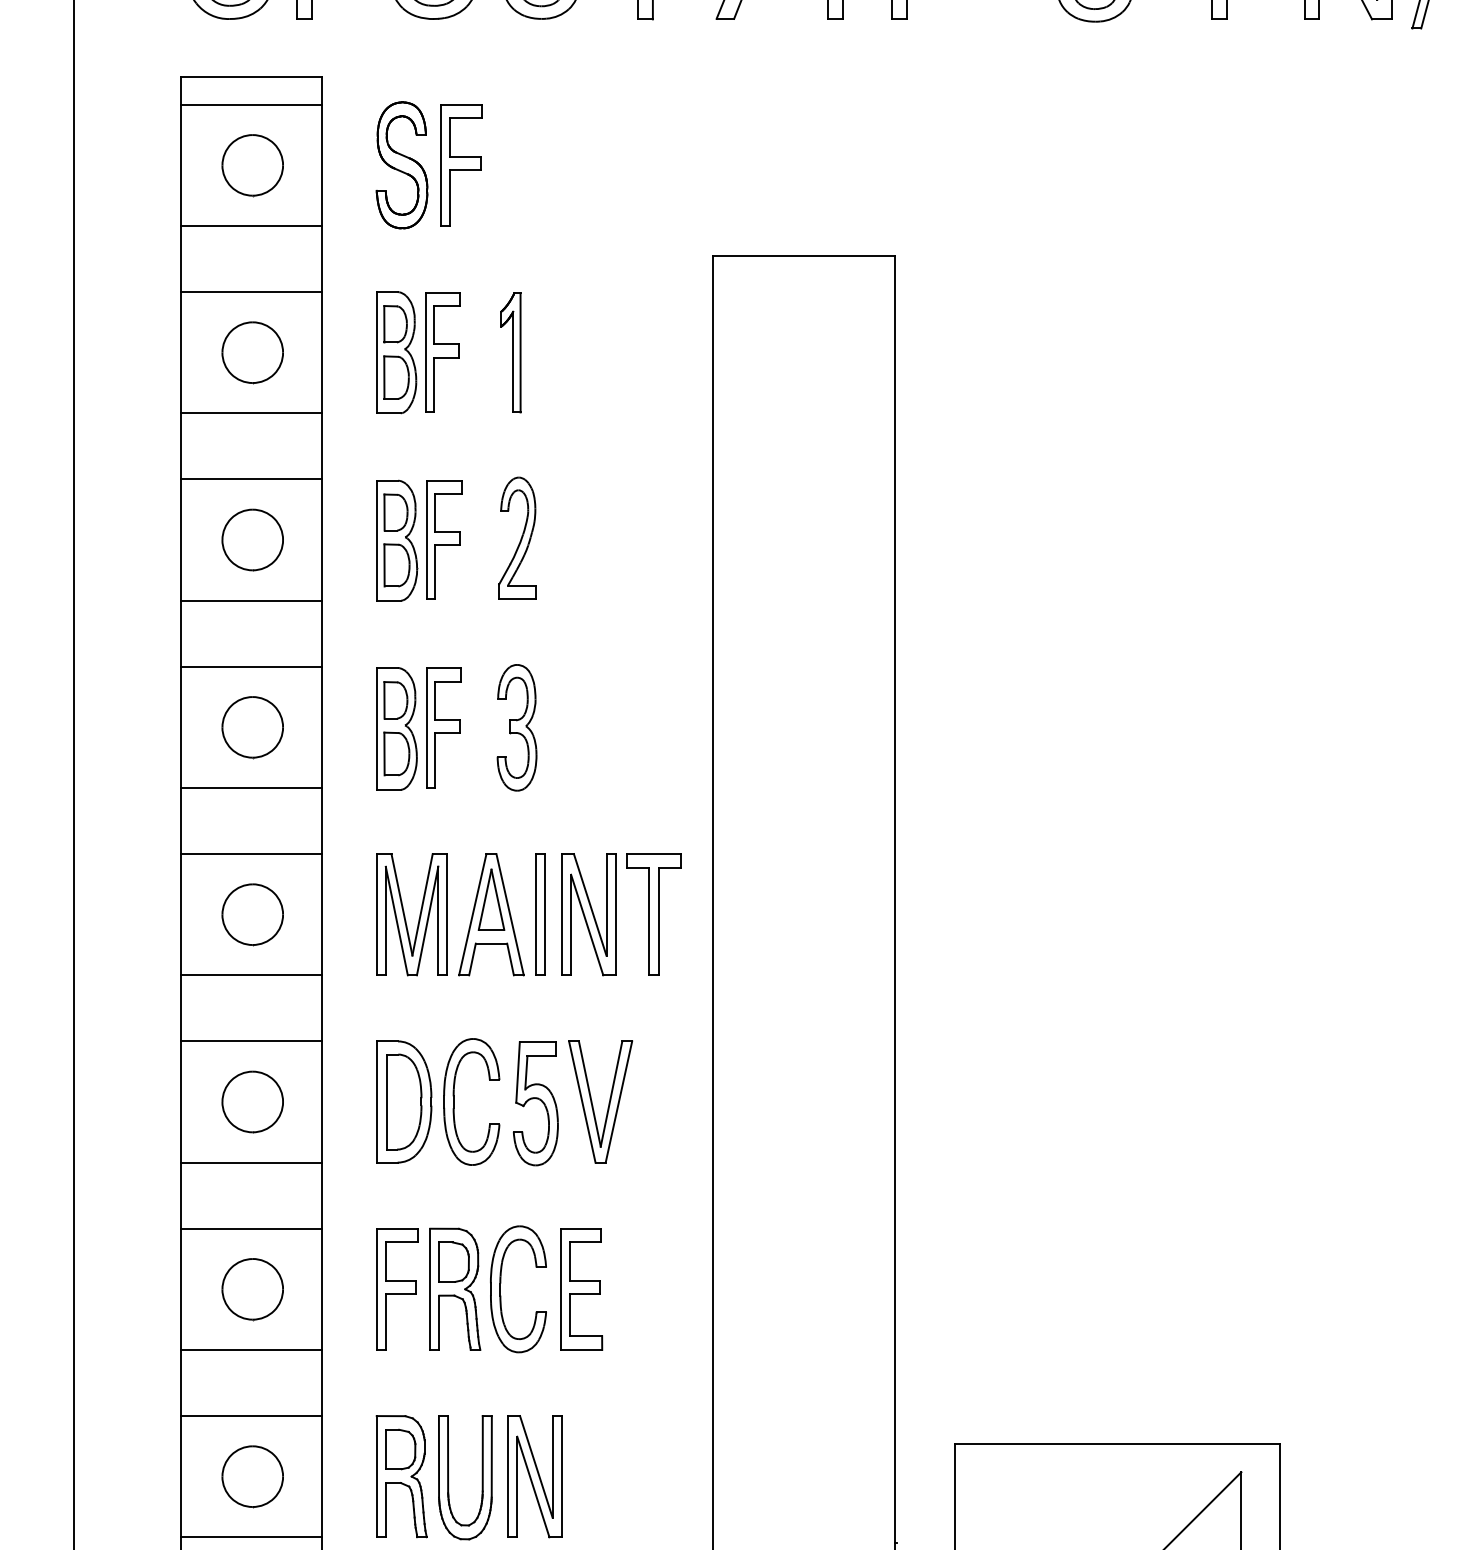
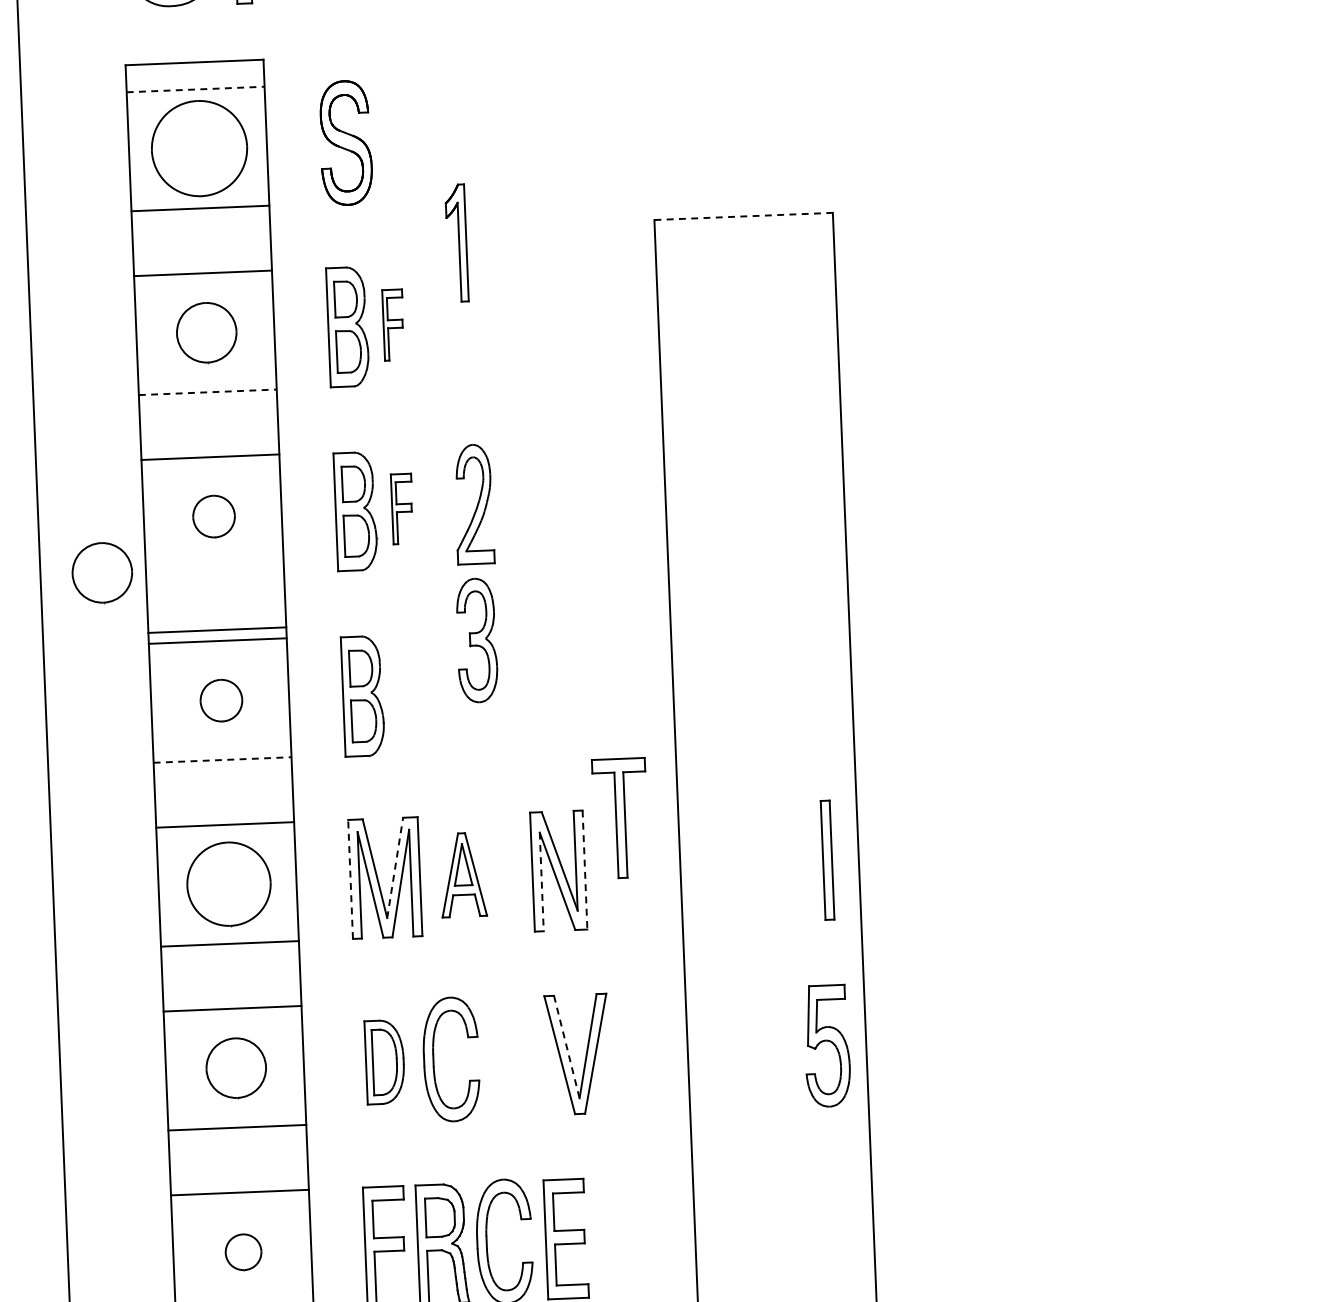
line: (251, 104) -> (195, 89), solid -> dashed
part: (252, 165) -> (199, 149), size x1.6
part: (461, 165) -> (404, 140), removed
line: (803, 256) -> (743, 216), solid -> dashed
part: (442, 352) -> (392, 325), size x0.6
part: (510, 352) -> (456, 242), moved
line: (251, 413) -> (207, 392), solid -> dashed
part: (252, 539) -> (213, 516), size x0.7
part: (444, 539) -> (402, 508), size x0.6
part: (136, 592) -> (102, 572), added
line: (251, 600) -> (217, 630), moved
part: (252, 727) -> (221, 700), size x0.7
part: (443, 727) -> (408, 693), removed
part: (516, 727) -> (476, 640), moved
line: (251, 787) -> (222, 759), solid -> dashed
line: (422, 904) -> (395, 867), solid -> dashed
part: (252, 914) -> (228, 884), size x1.4
line: (376, 914) -> (350, 879), solid -> dashed
part: (491, 914) -> (463, 874), size x0.7
part: (540, 914) -> (827, 860), moved
line: (615, 914) -> (584, 869), solid -> dashed
part: (653, 914) -> (620, 818), moved
line: (571, 925) -> (542, 882), solid -> dashed
line: (589, 1094) -> (566, 1047), solid -> dashed
part: (404, 1101) -> (385, 1061), size x0.7
part: (535, 1103) -> (826, 1045), moved
part: (252, 1289) -> (243, 1252), size x0.6

